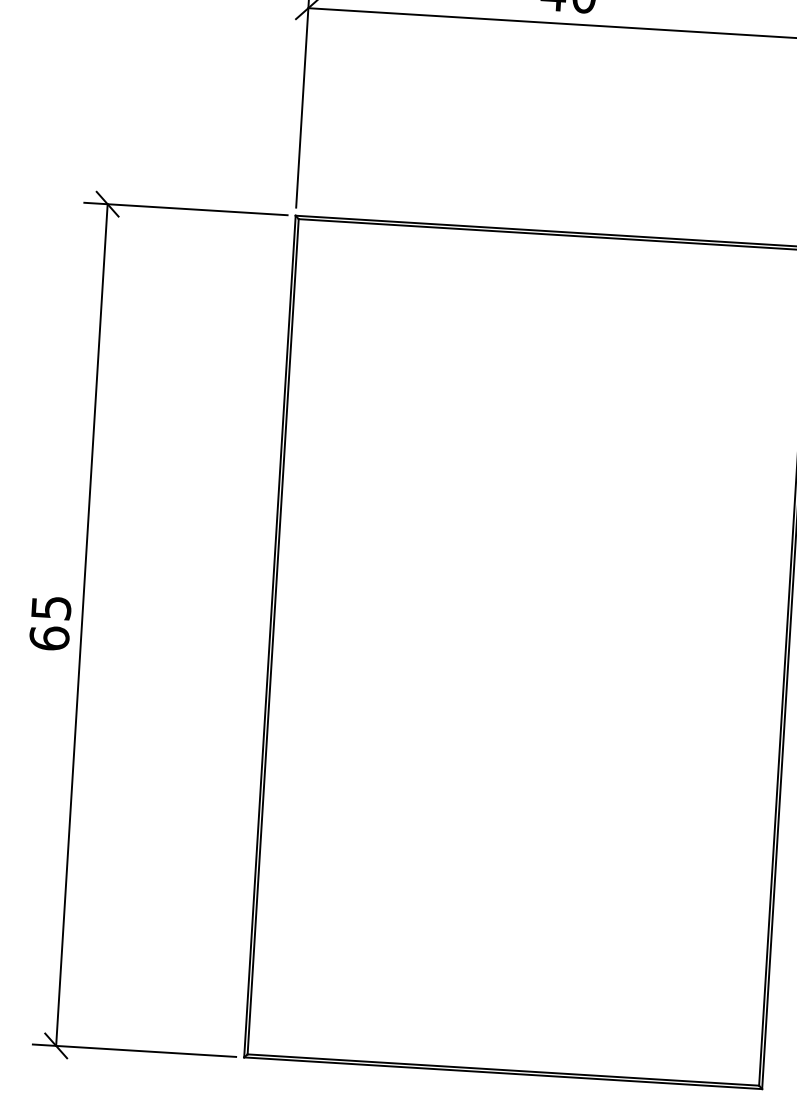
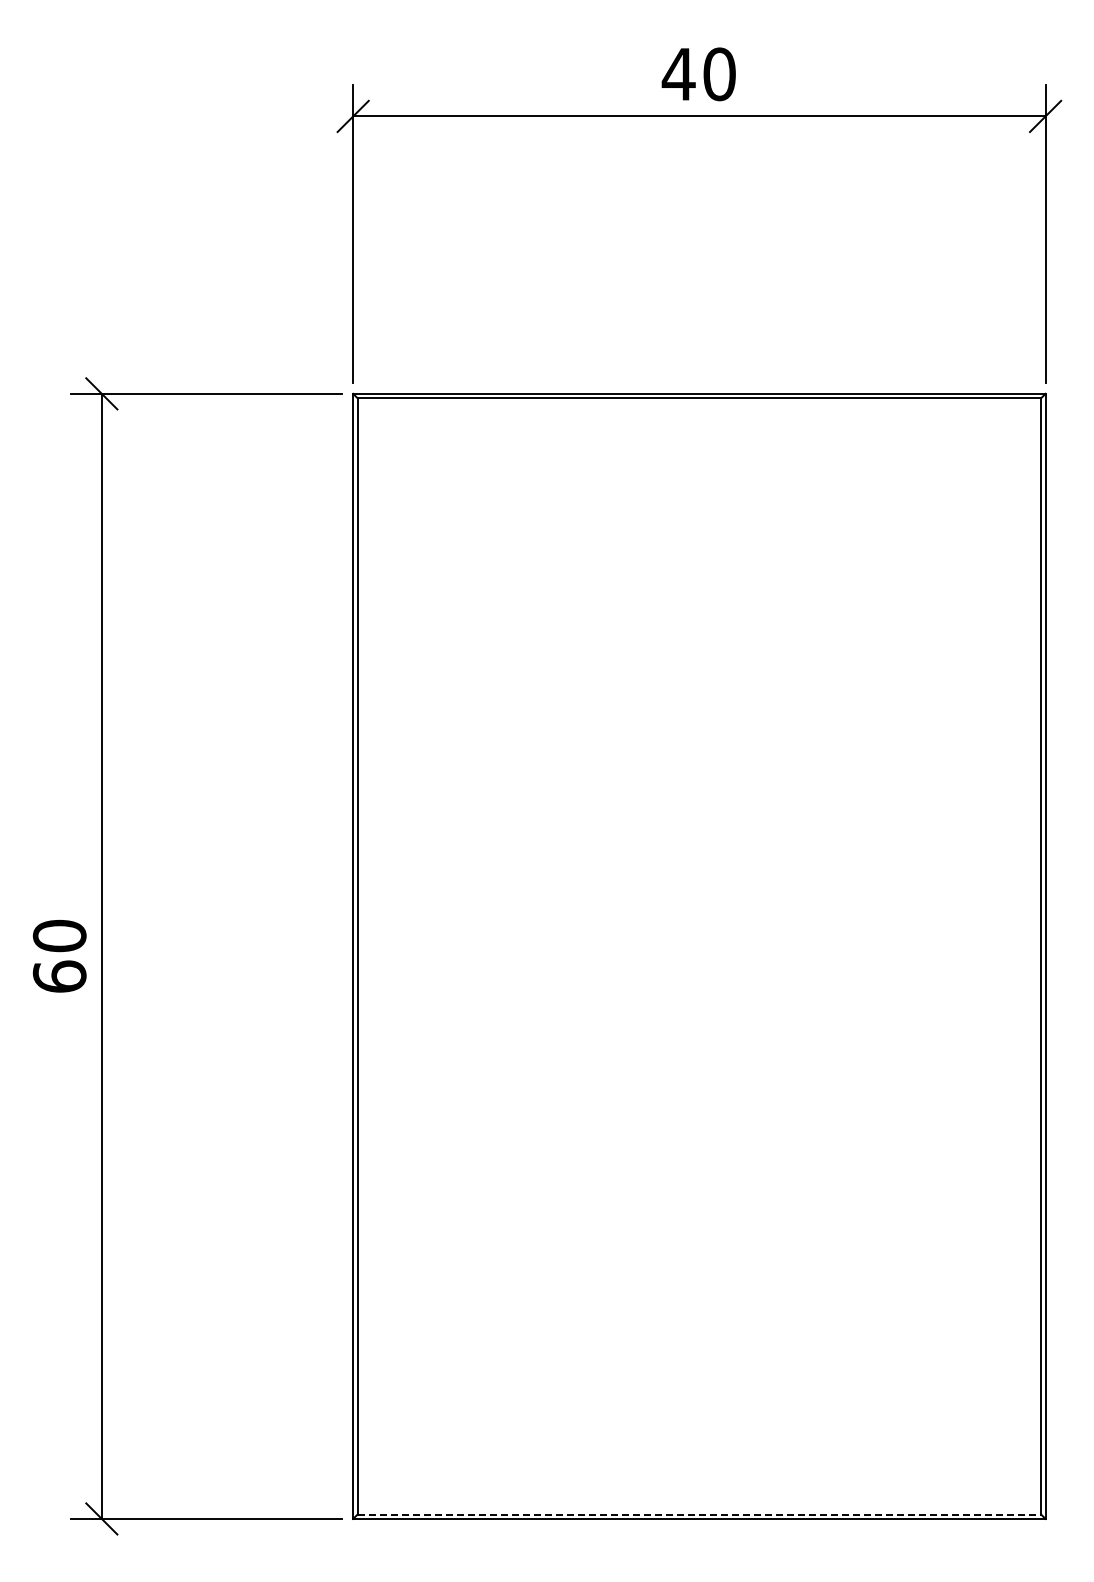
text: (51, 607) -> (59, 935), 65 -> 60
line: (503, 1069) -> (699, 1514), solid -> dashed

